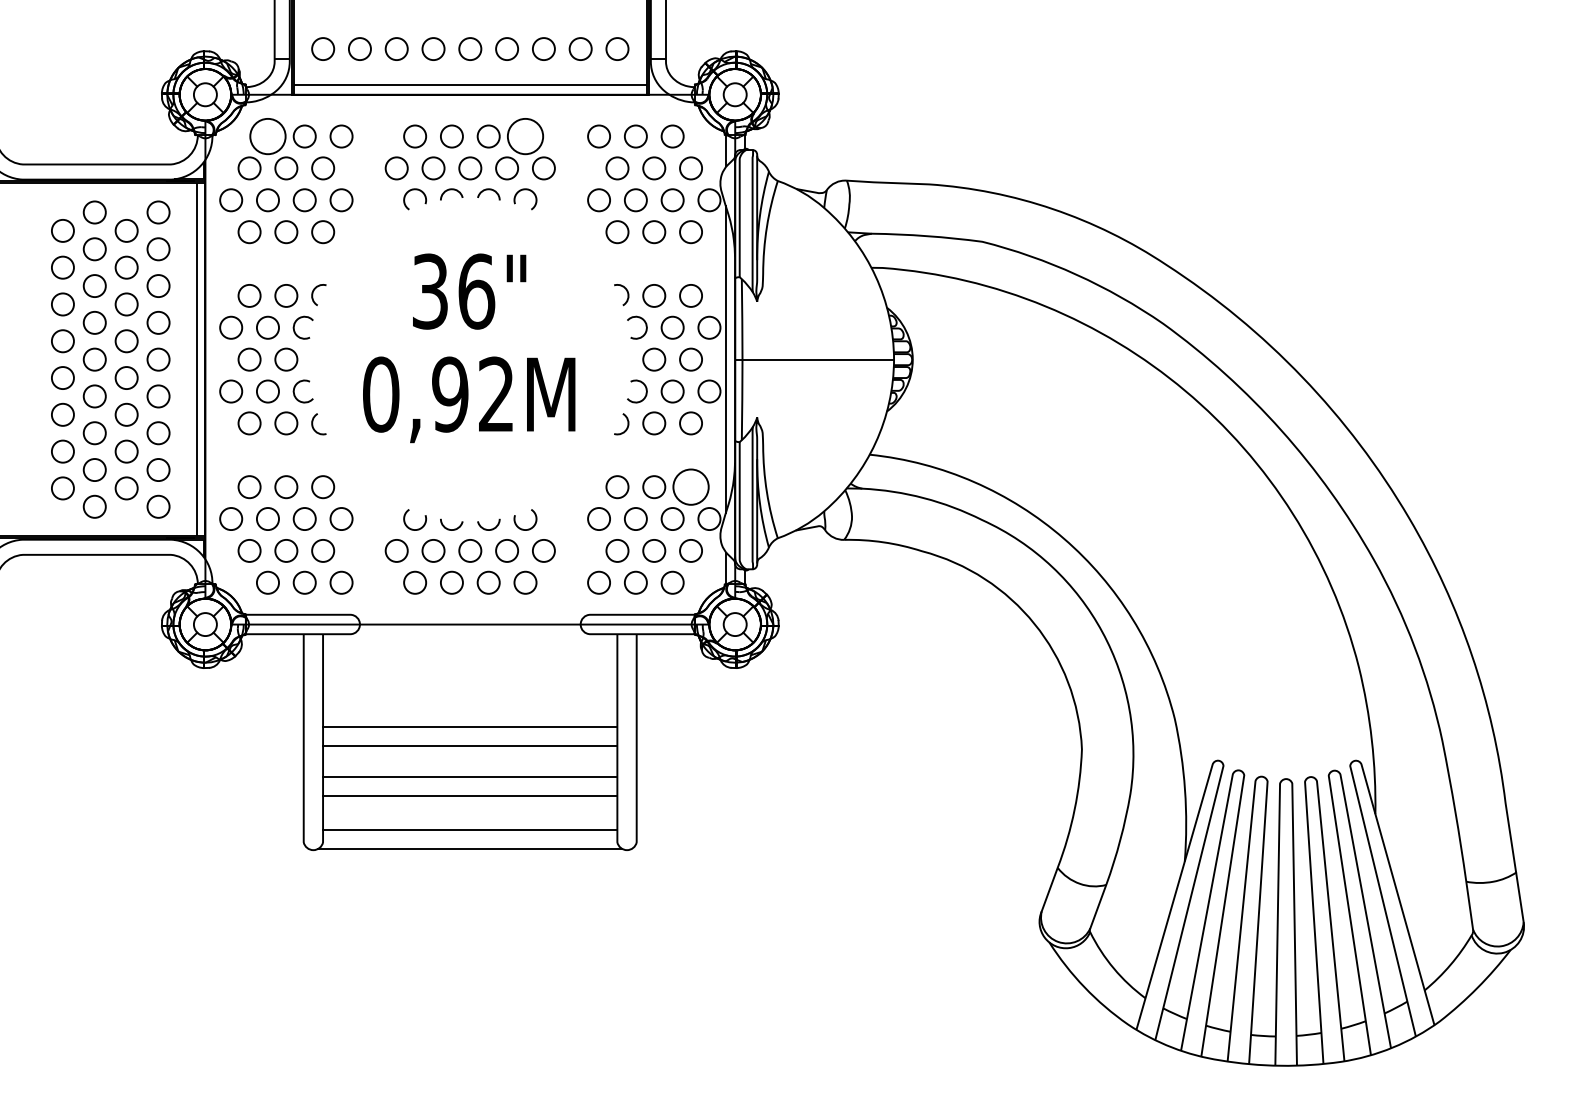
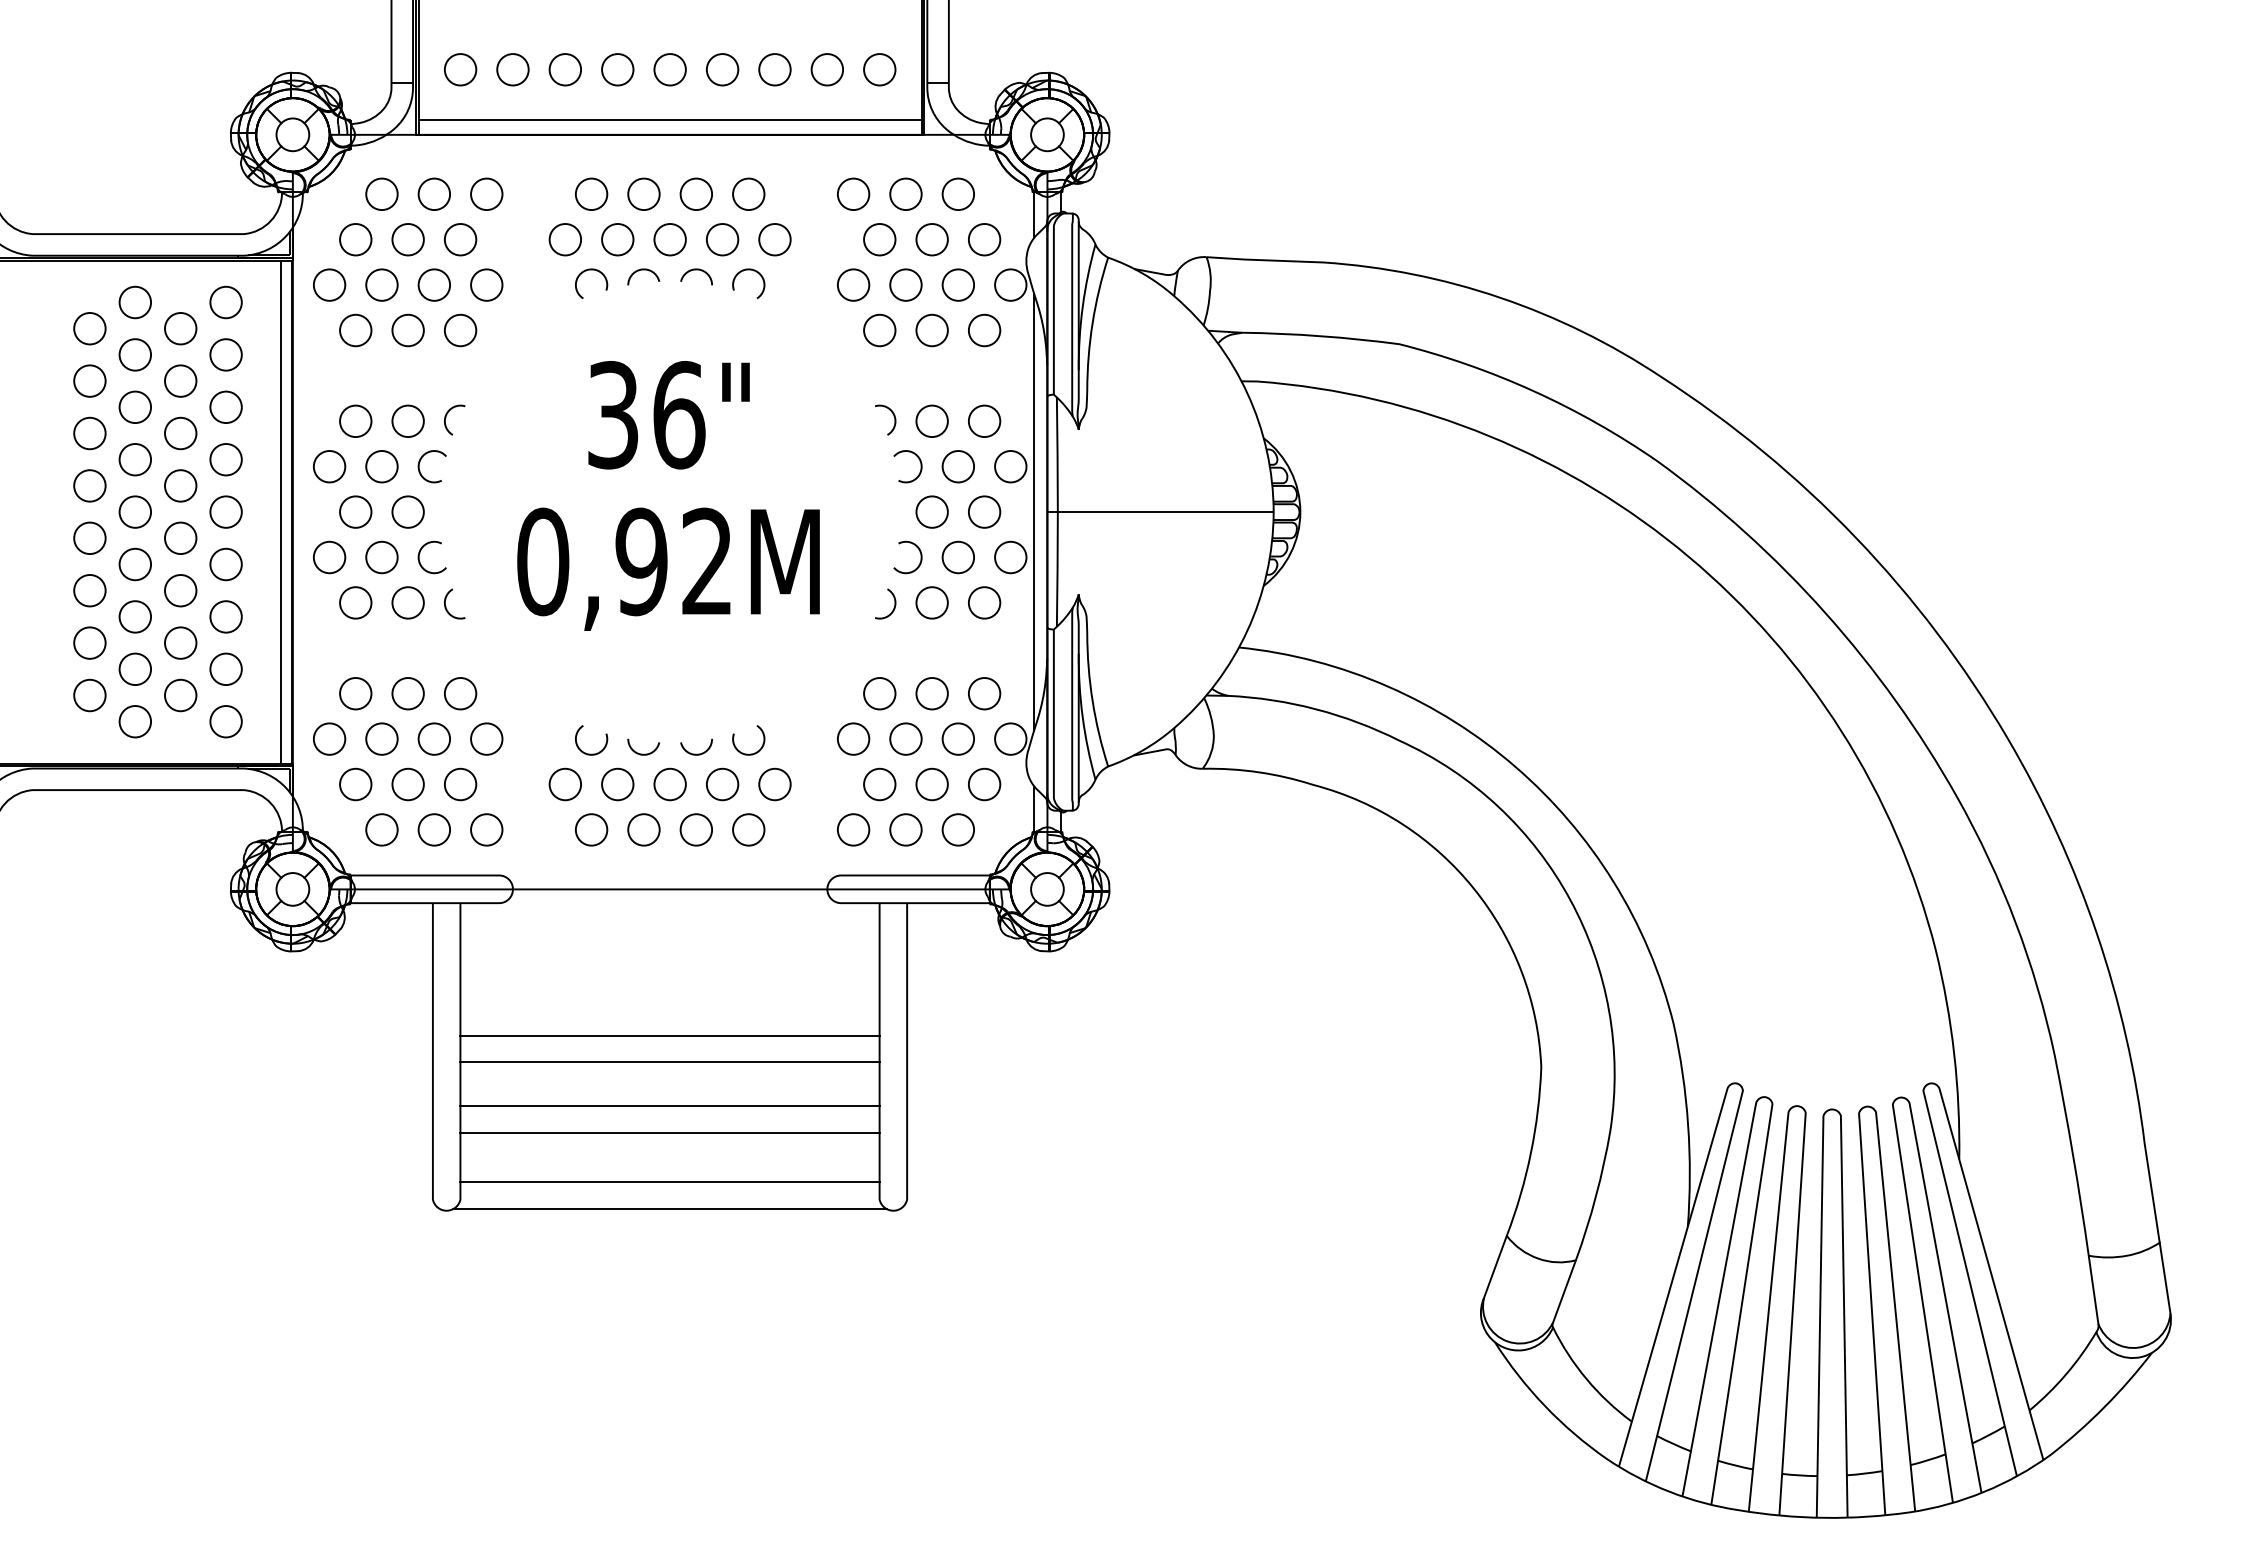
circle: (267, 136) -> (381, 194), size x0.62
circle: (525, 136) -> (748, 194), size x0.62
circle: (691, 487) -> (984, 693), size x0.62

